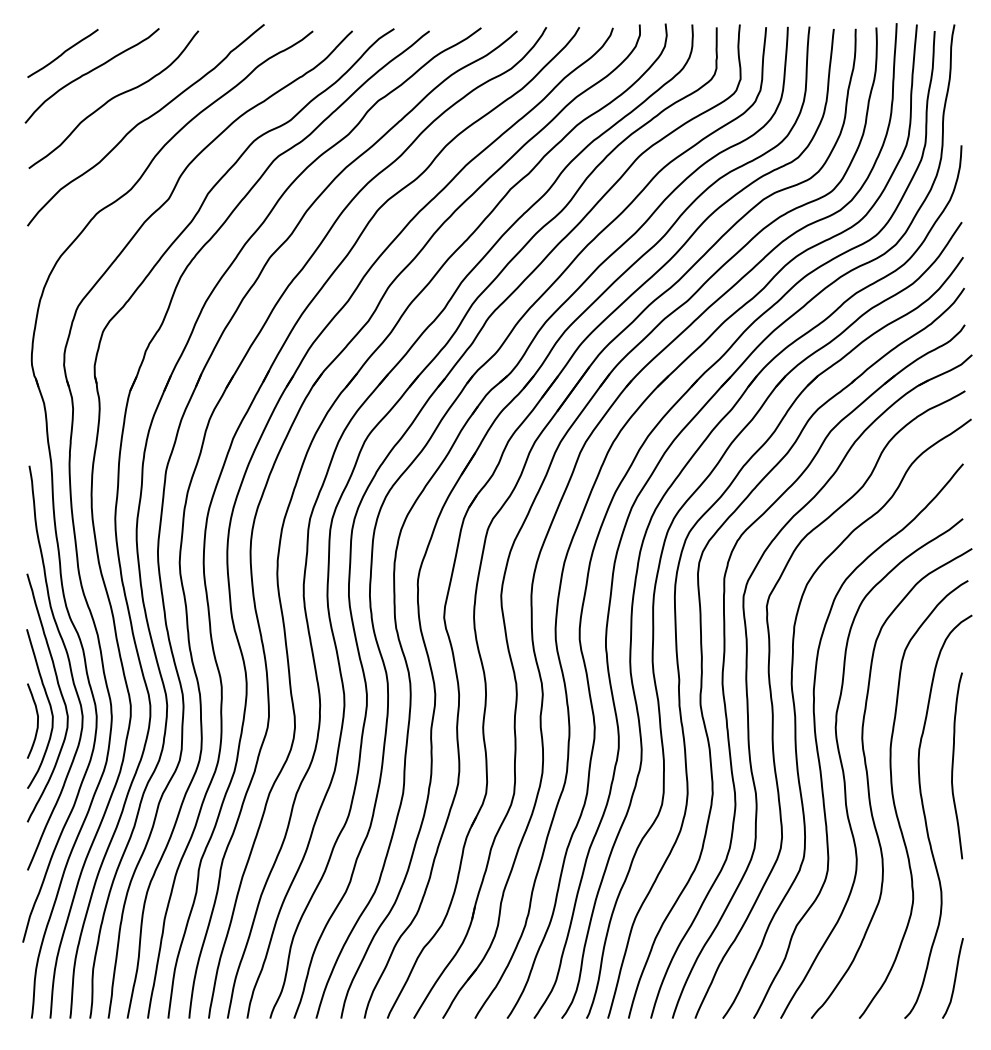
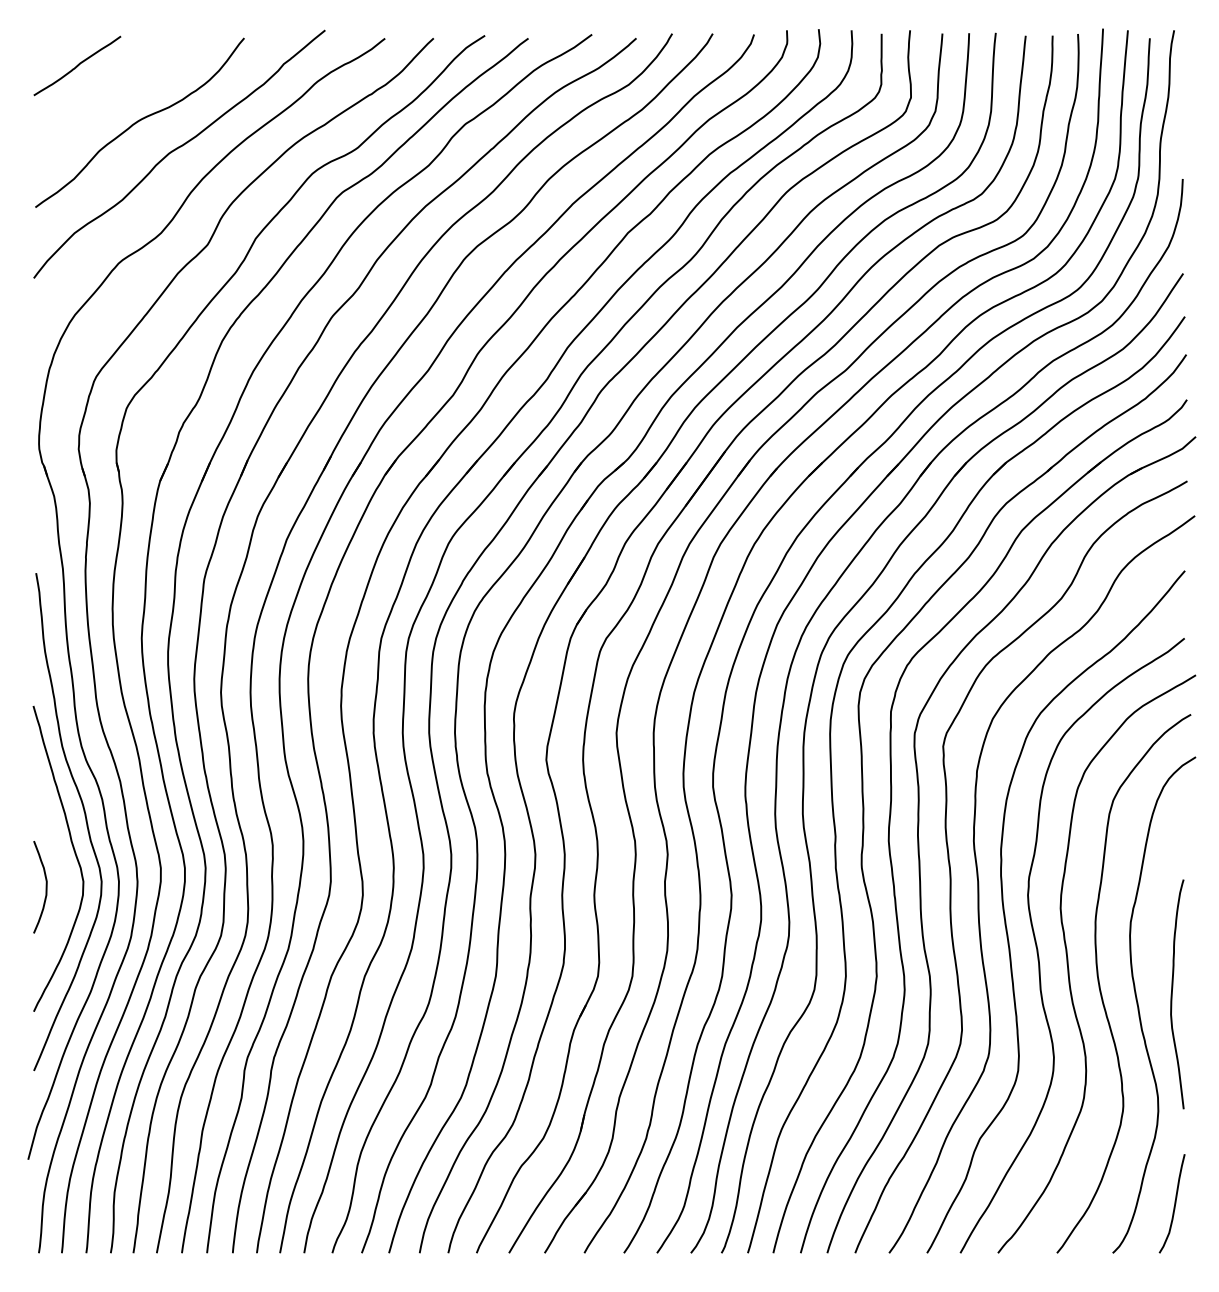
curve: (89, 72) -> (110, 89), removed
curve: (49, 705) -> (60, 867), removed
curve: (953, 766) -> (1172, 994), moved

